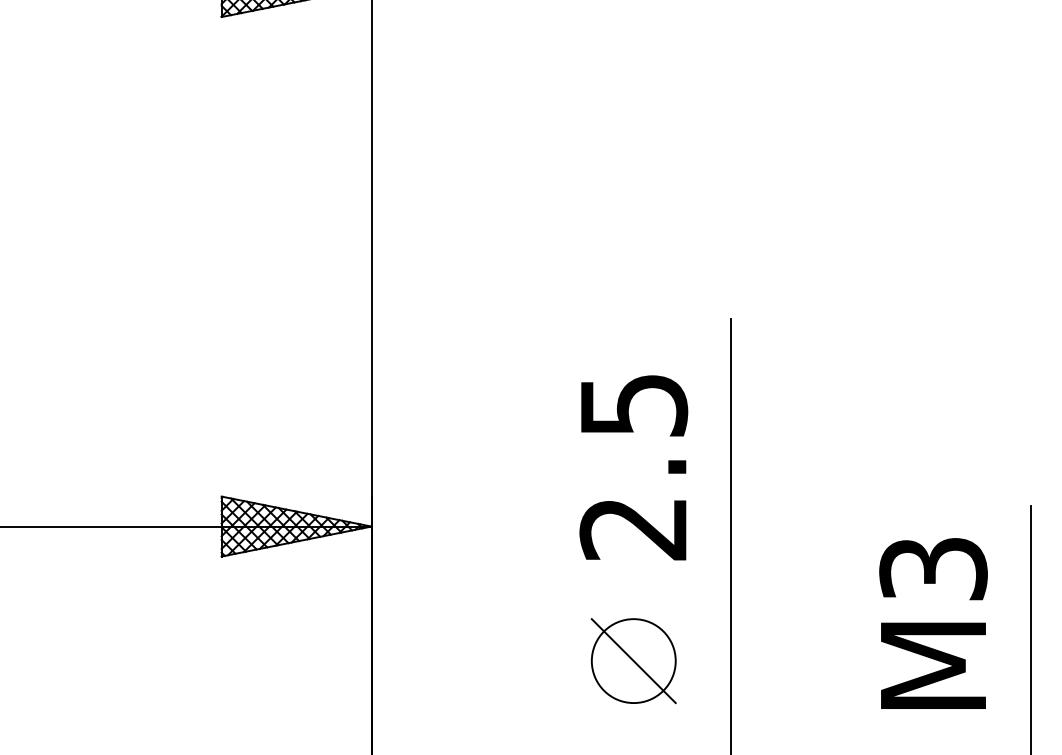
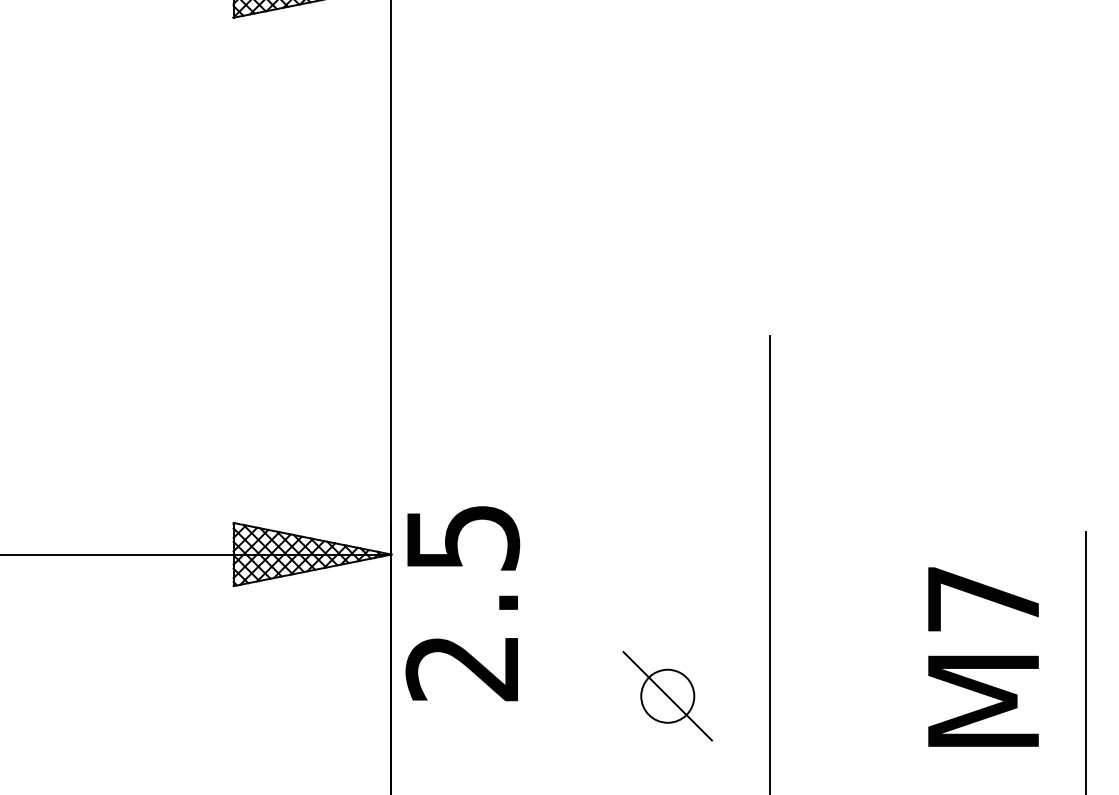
text: (633, 467) -> (462, 603), moved
text: (933, 569) -> (983, 599), M3 -> M7
circle: (633, 661) -> (667, 696), size x0.6

